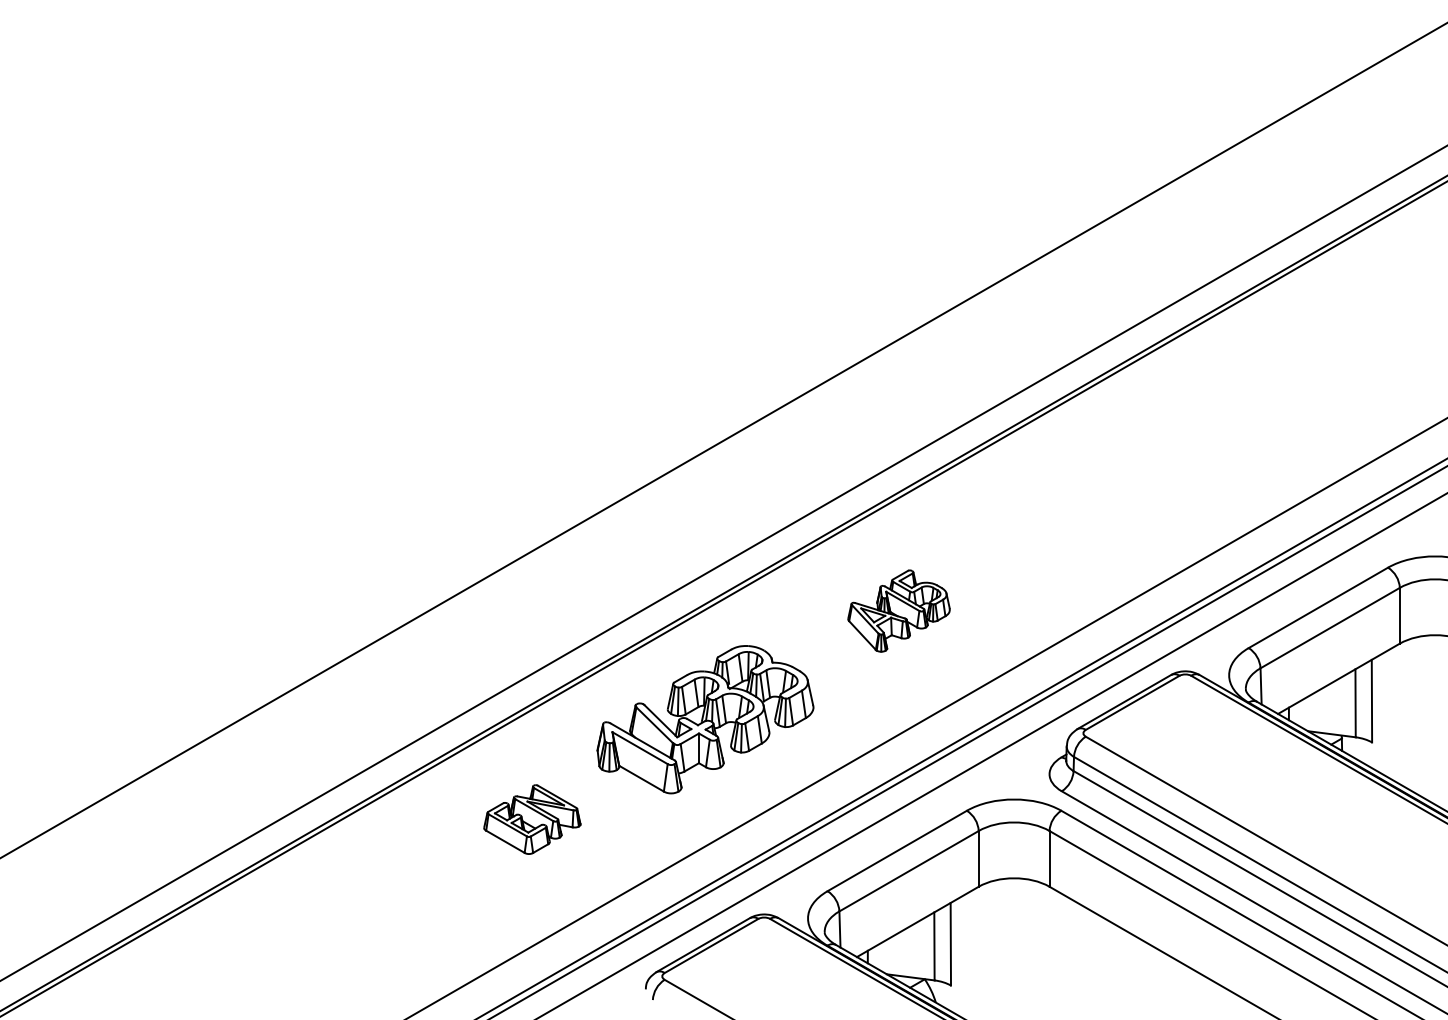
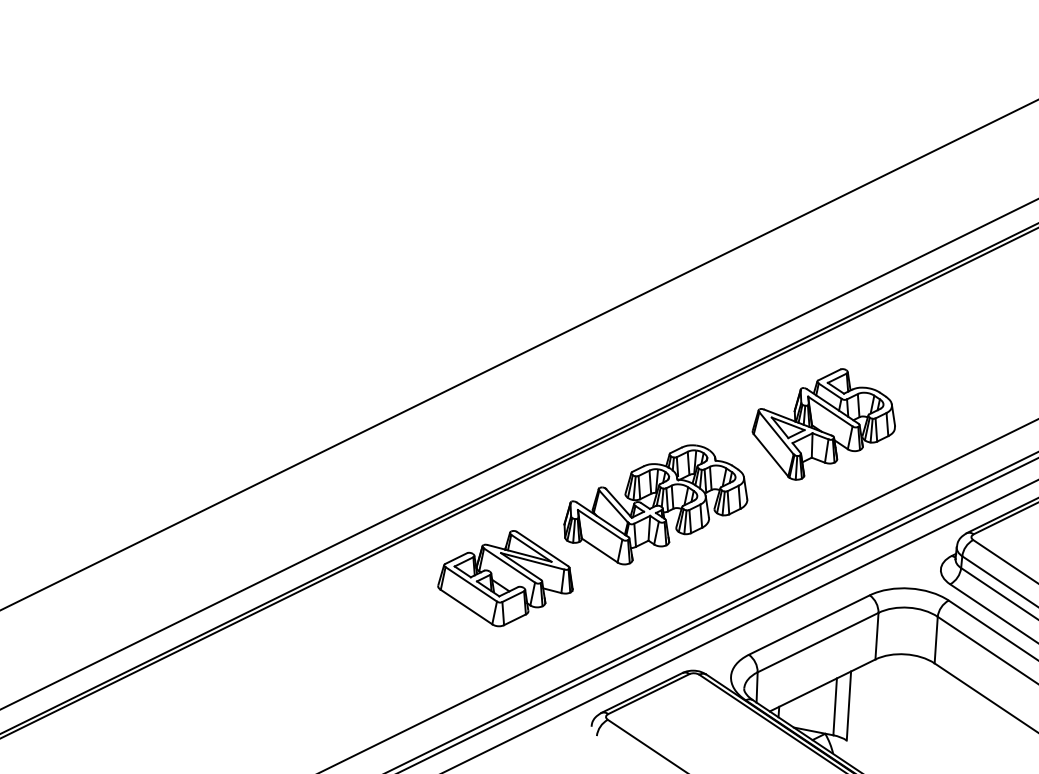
part: (898, 610) -> (823, 424), size x1.67
part: (532, 819) -> (506, 578), size x1.67

